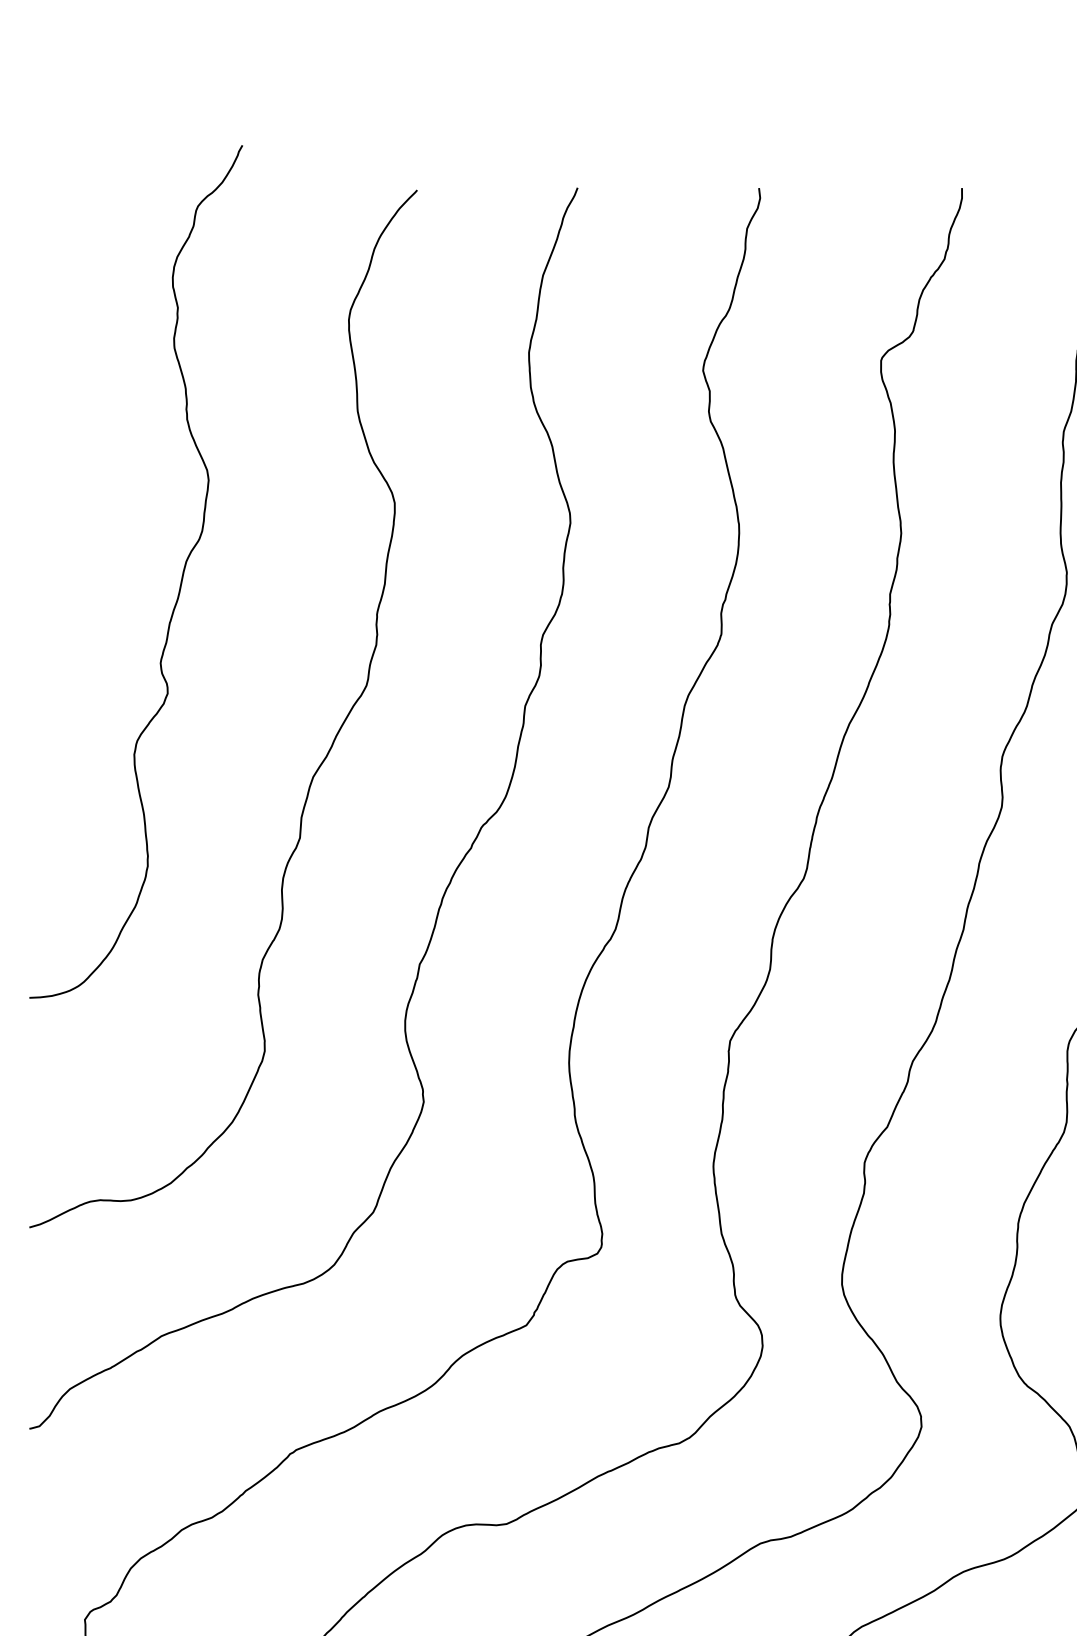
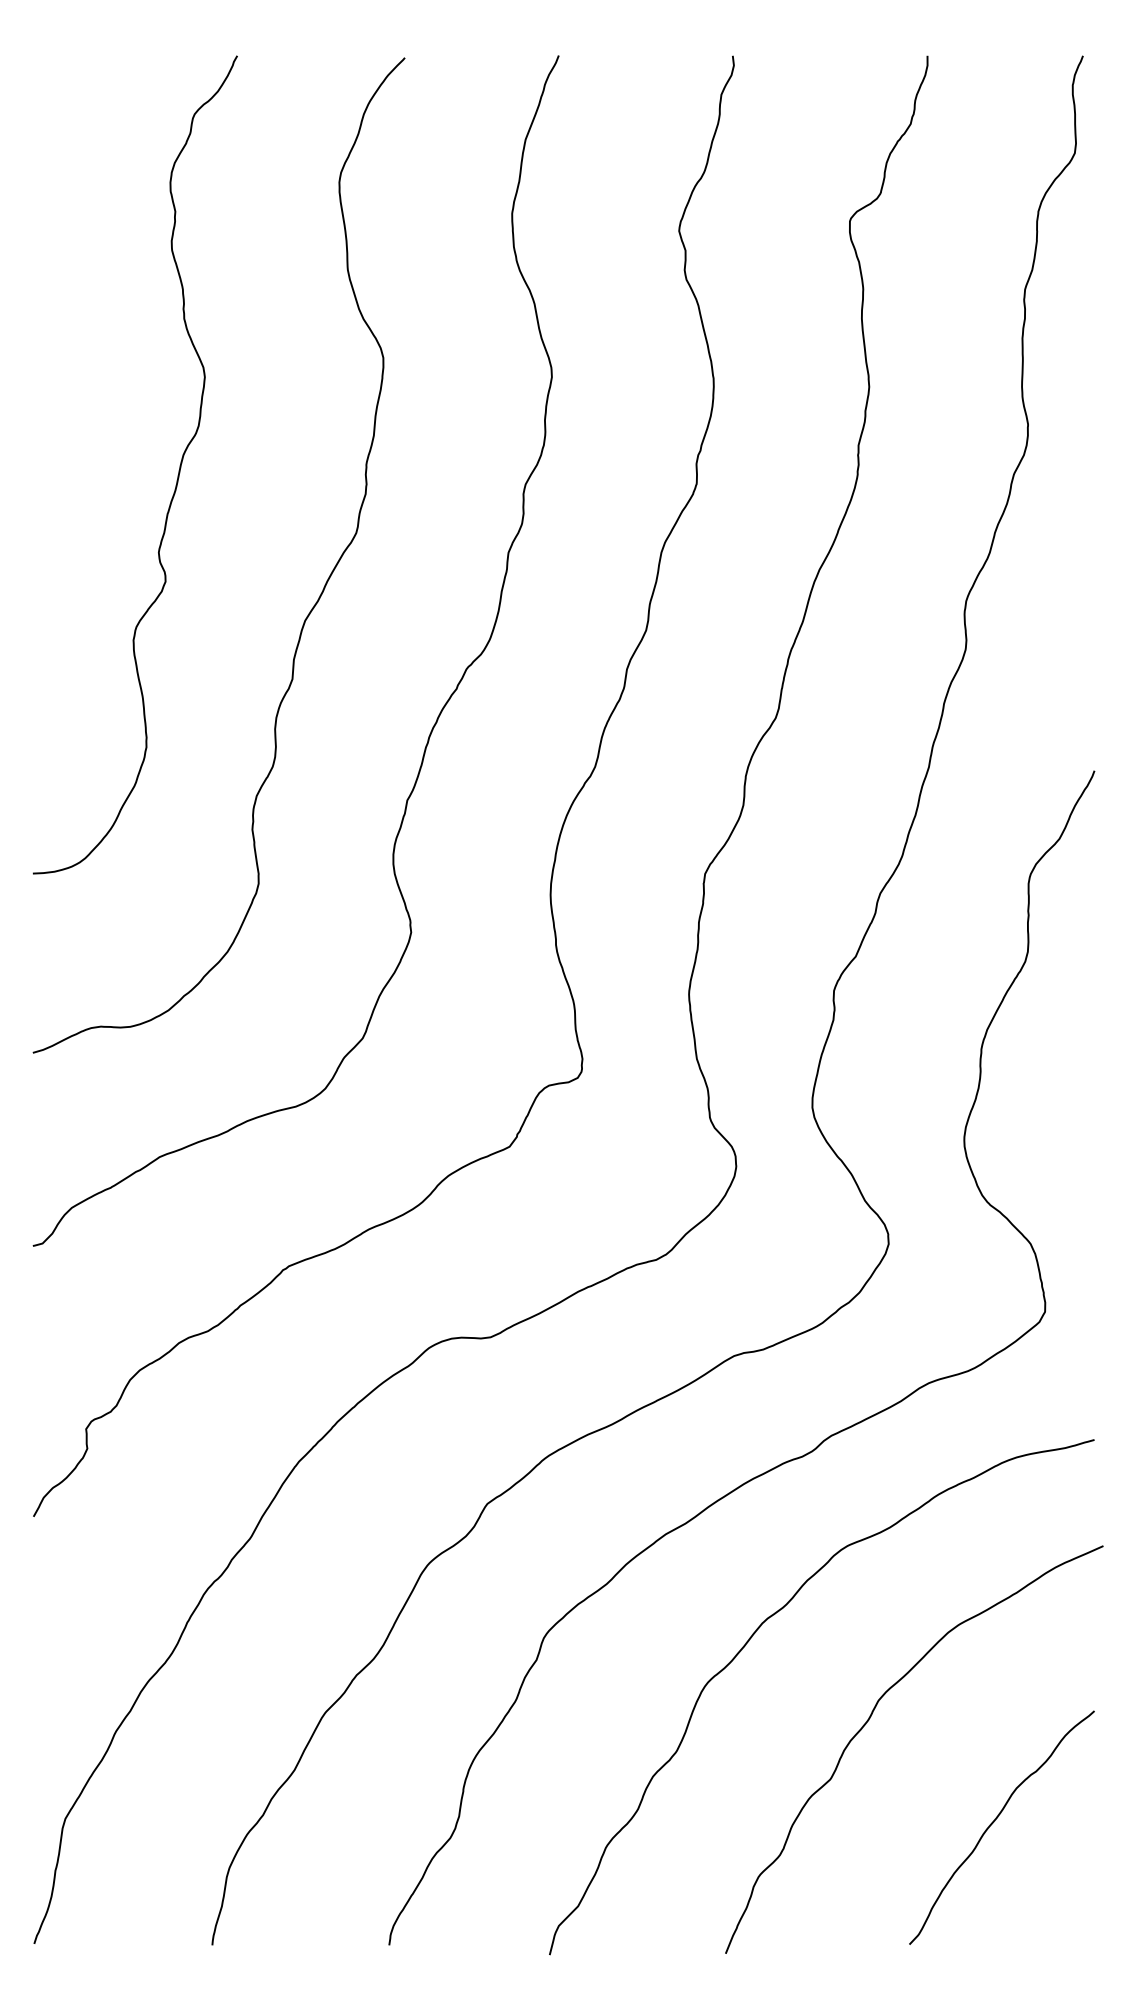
curve: (181, 577) -> (178, 470), moved

